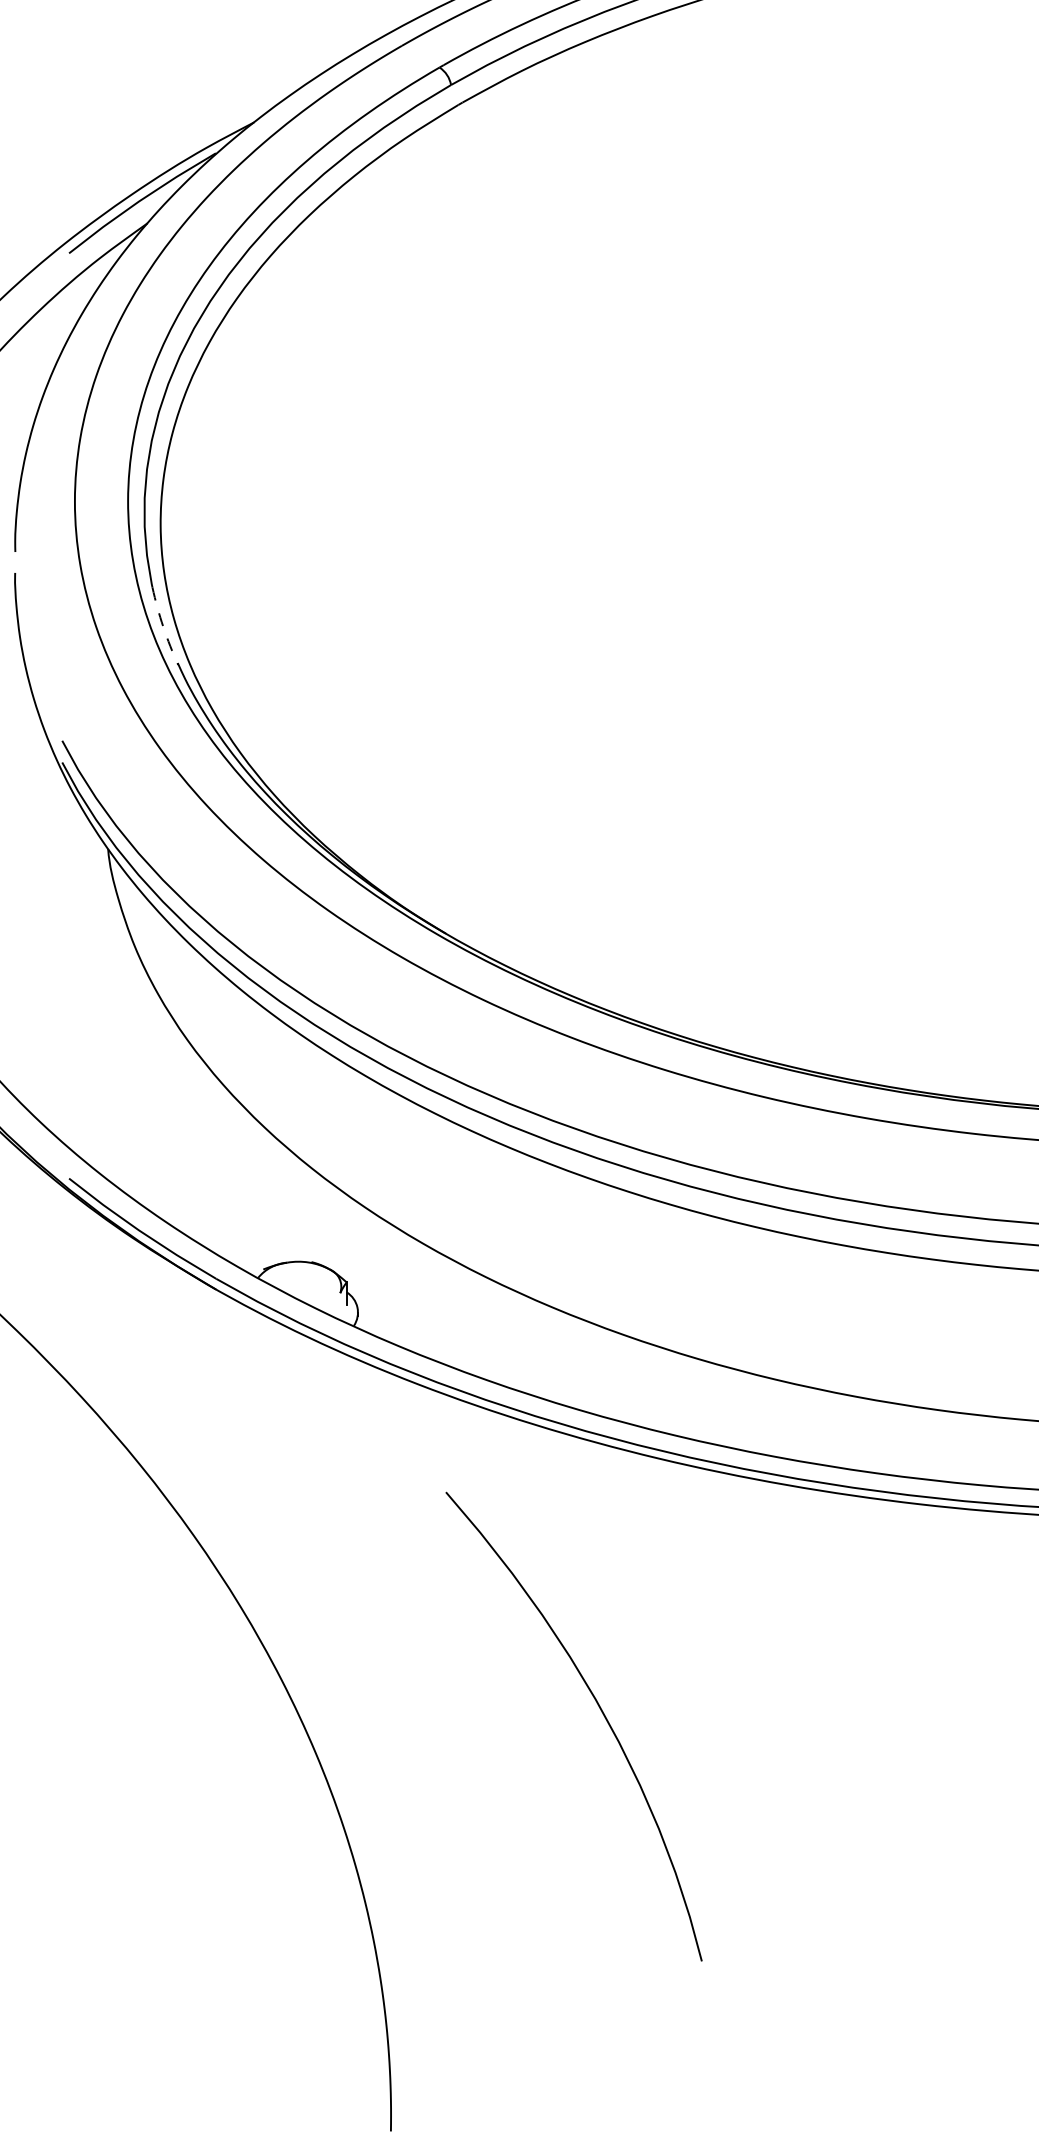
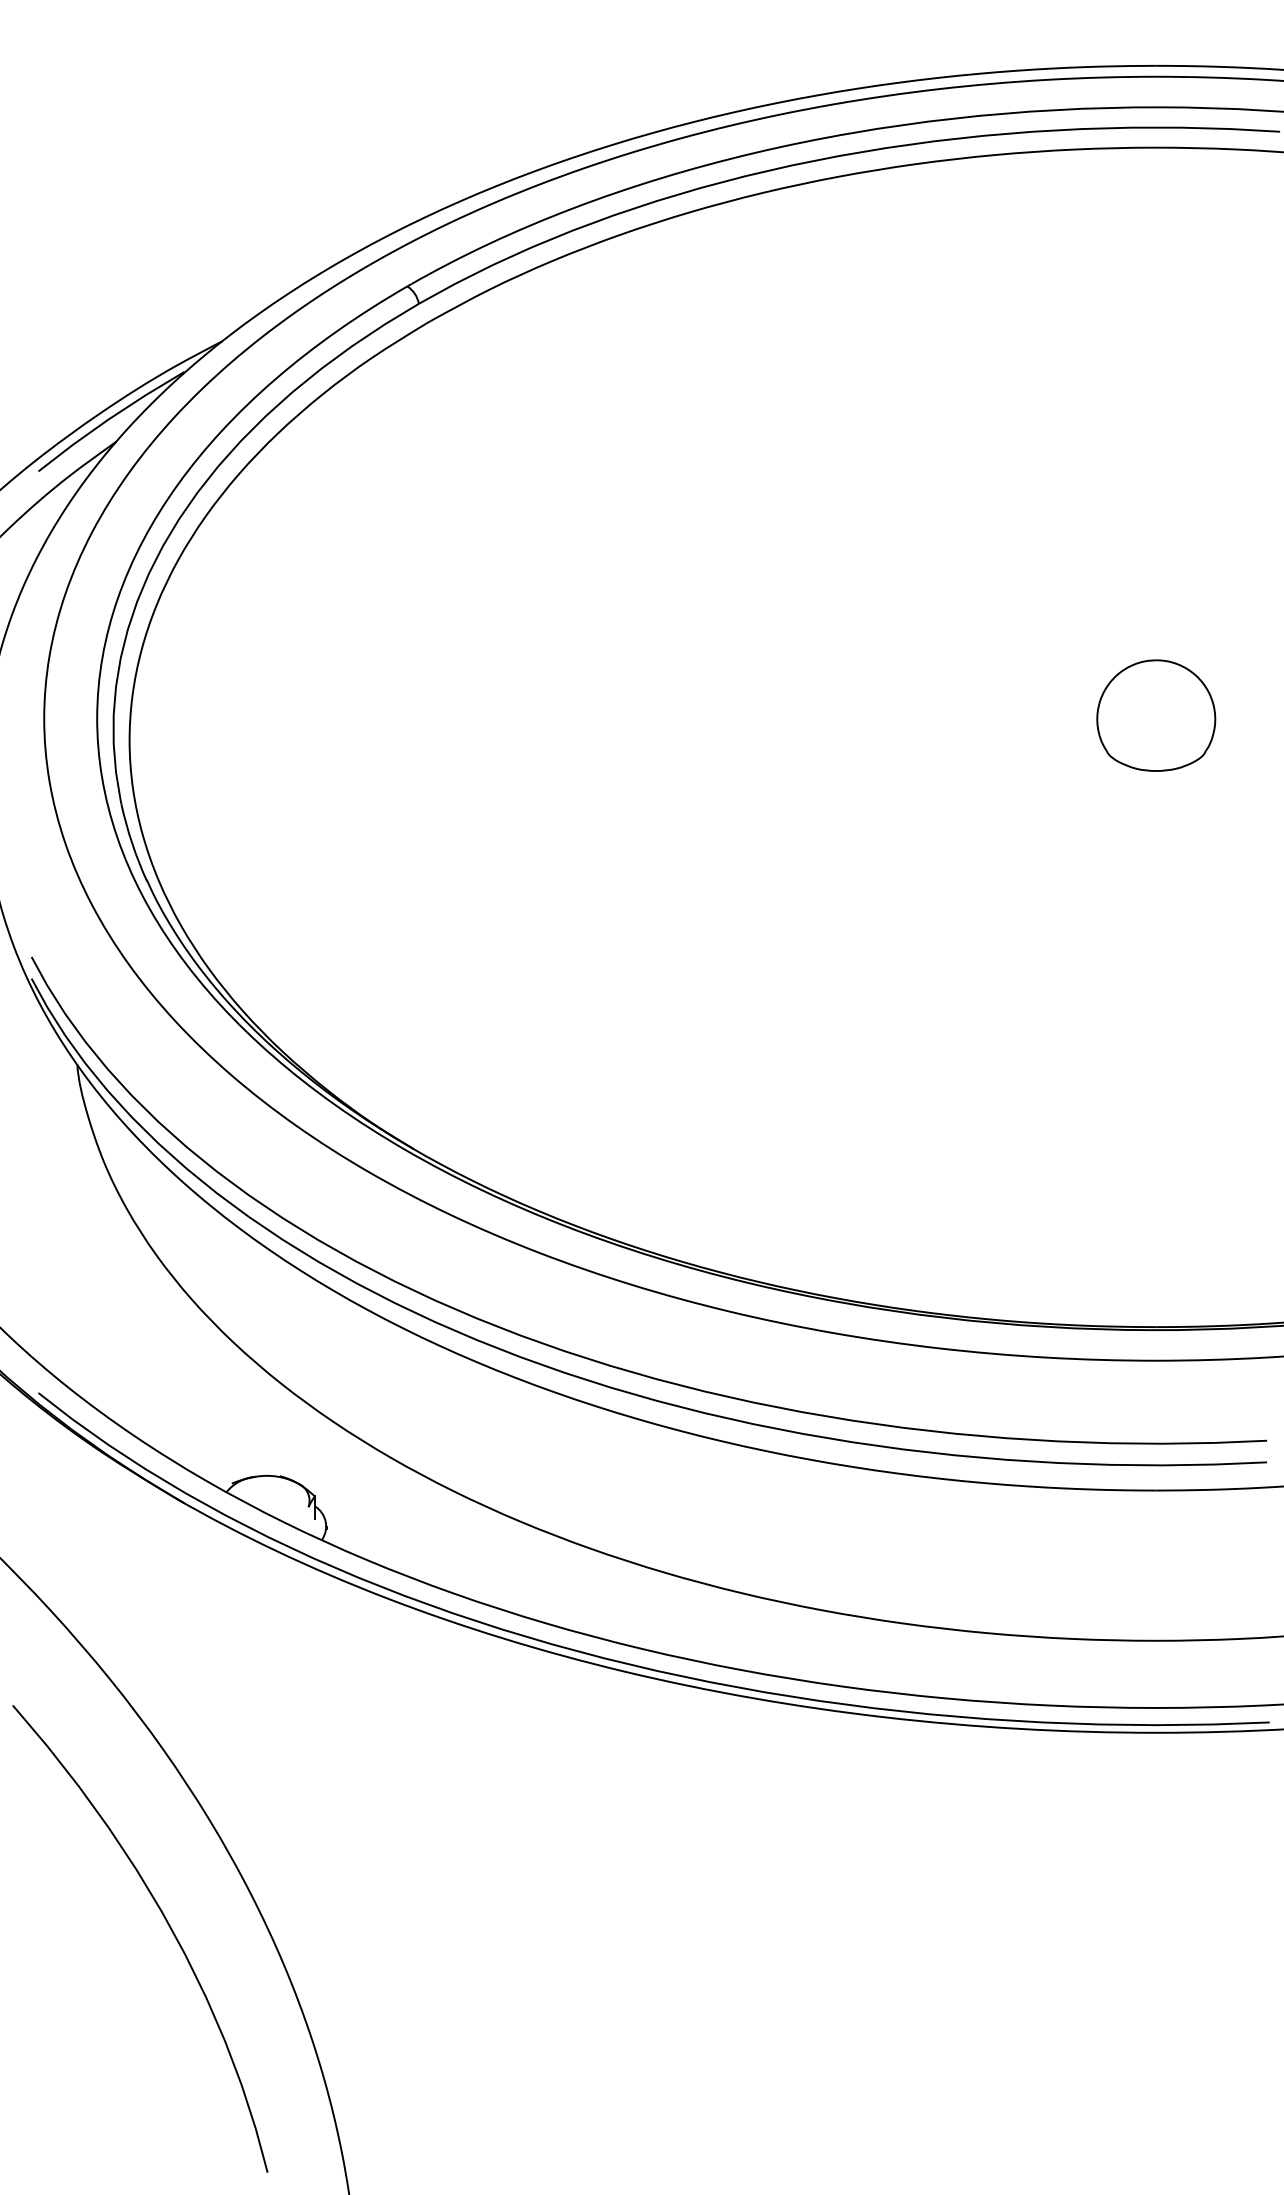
arc: (163, 626) -> (132, 843), dashed -> solid
curve: (601, 1712) -> (167, 1924), moved

